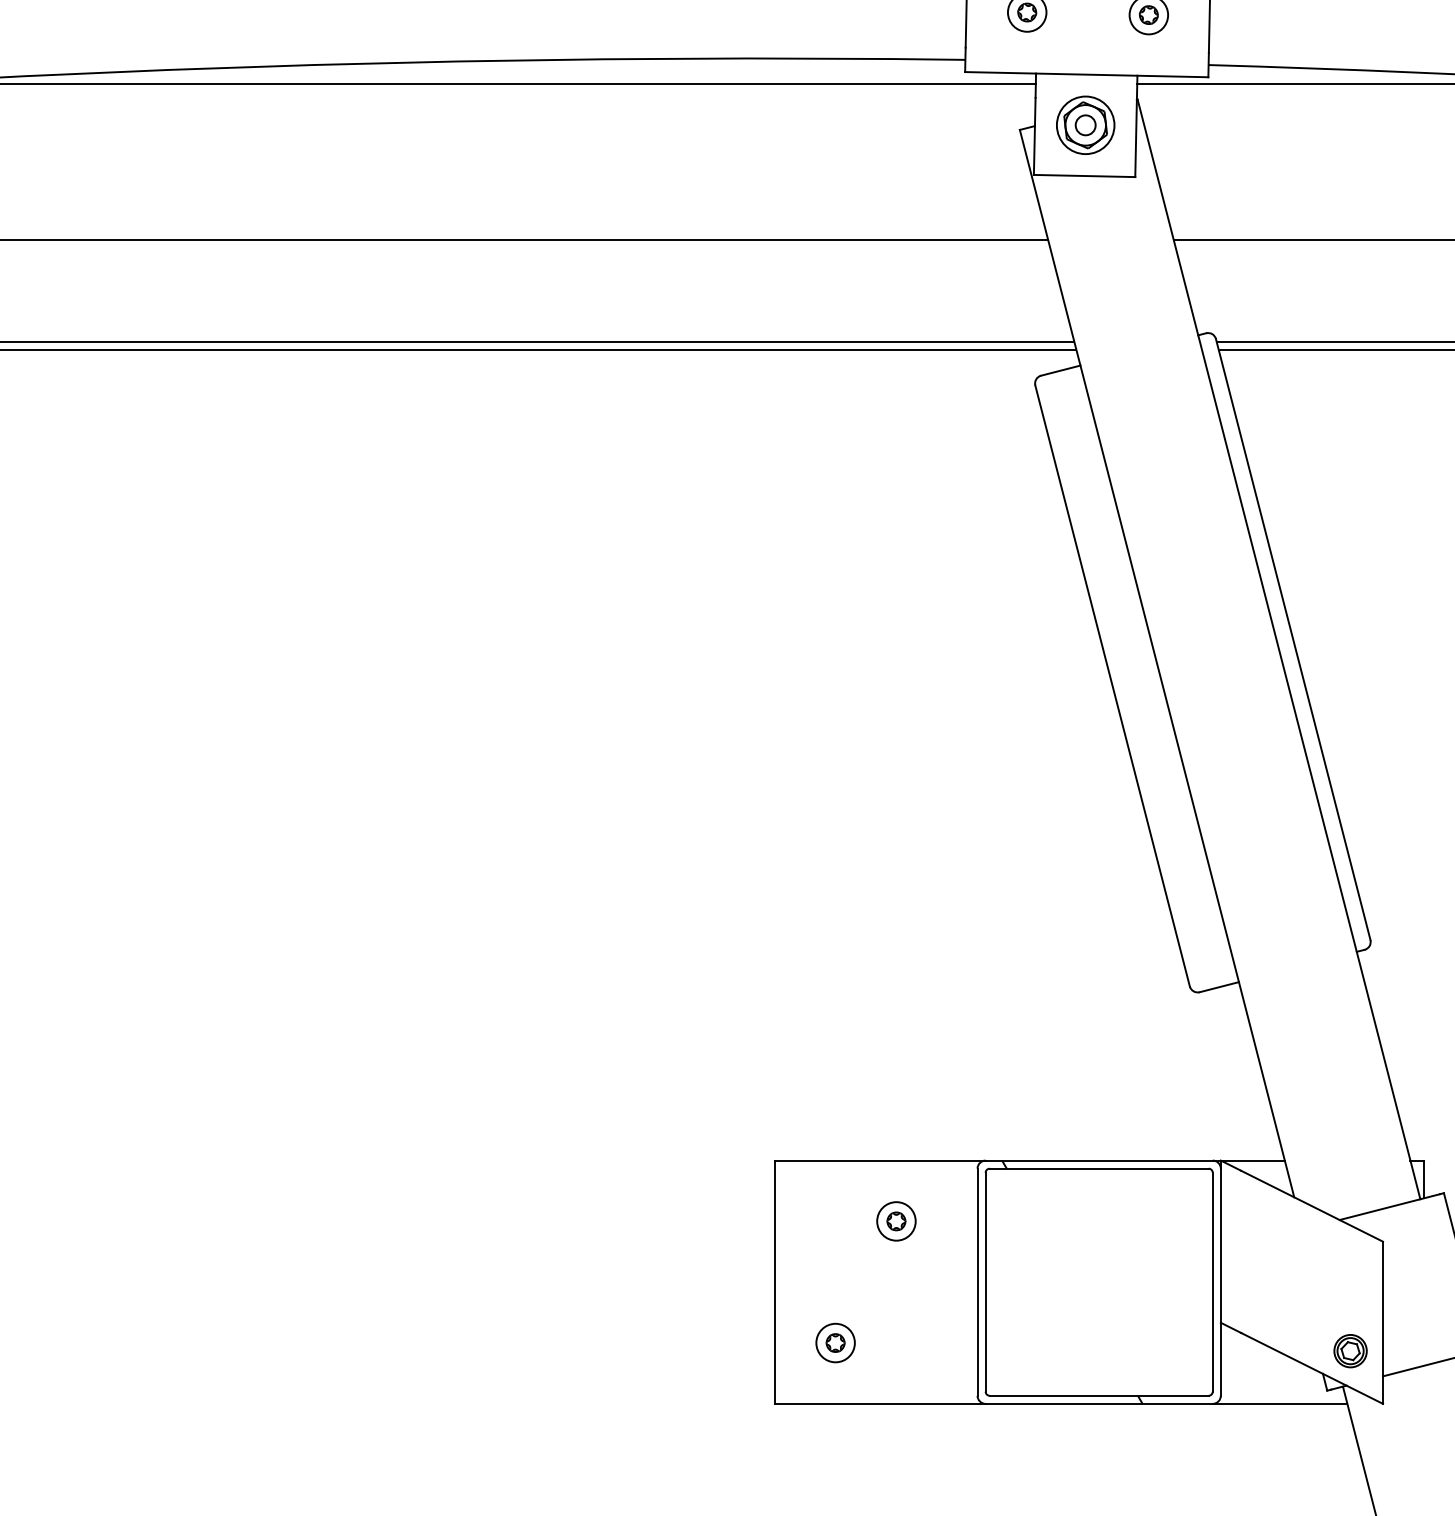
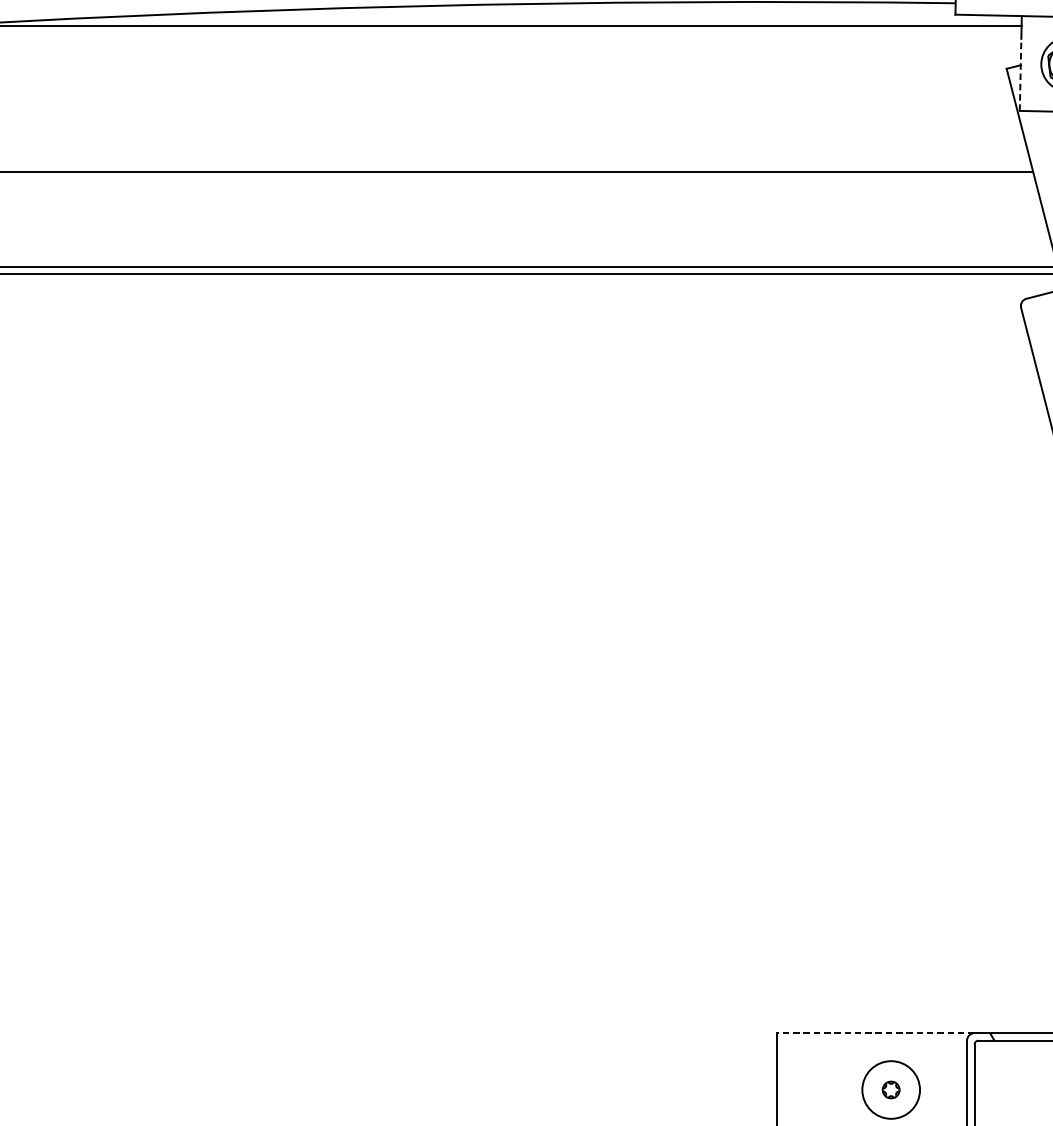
line: (1034, 136) -> (1020, 74), solid -> dashed
line: (879, 1160) -> (875, 1033), solid -> dashed
circle: (896, 1221) -> (891, 1090), size x1.6

